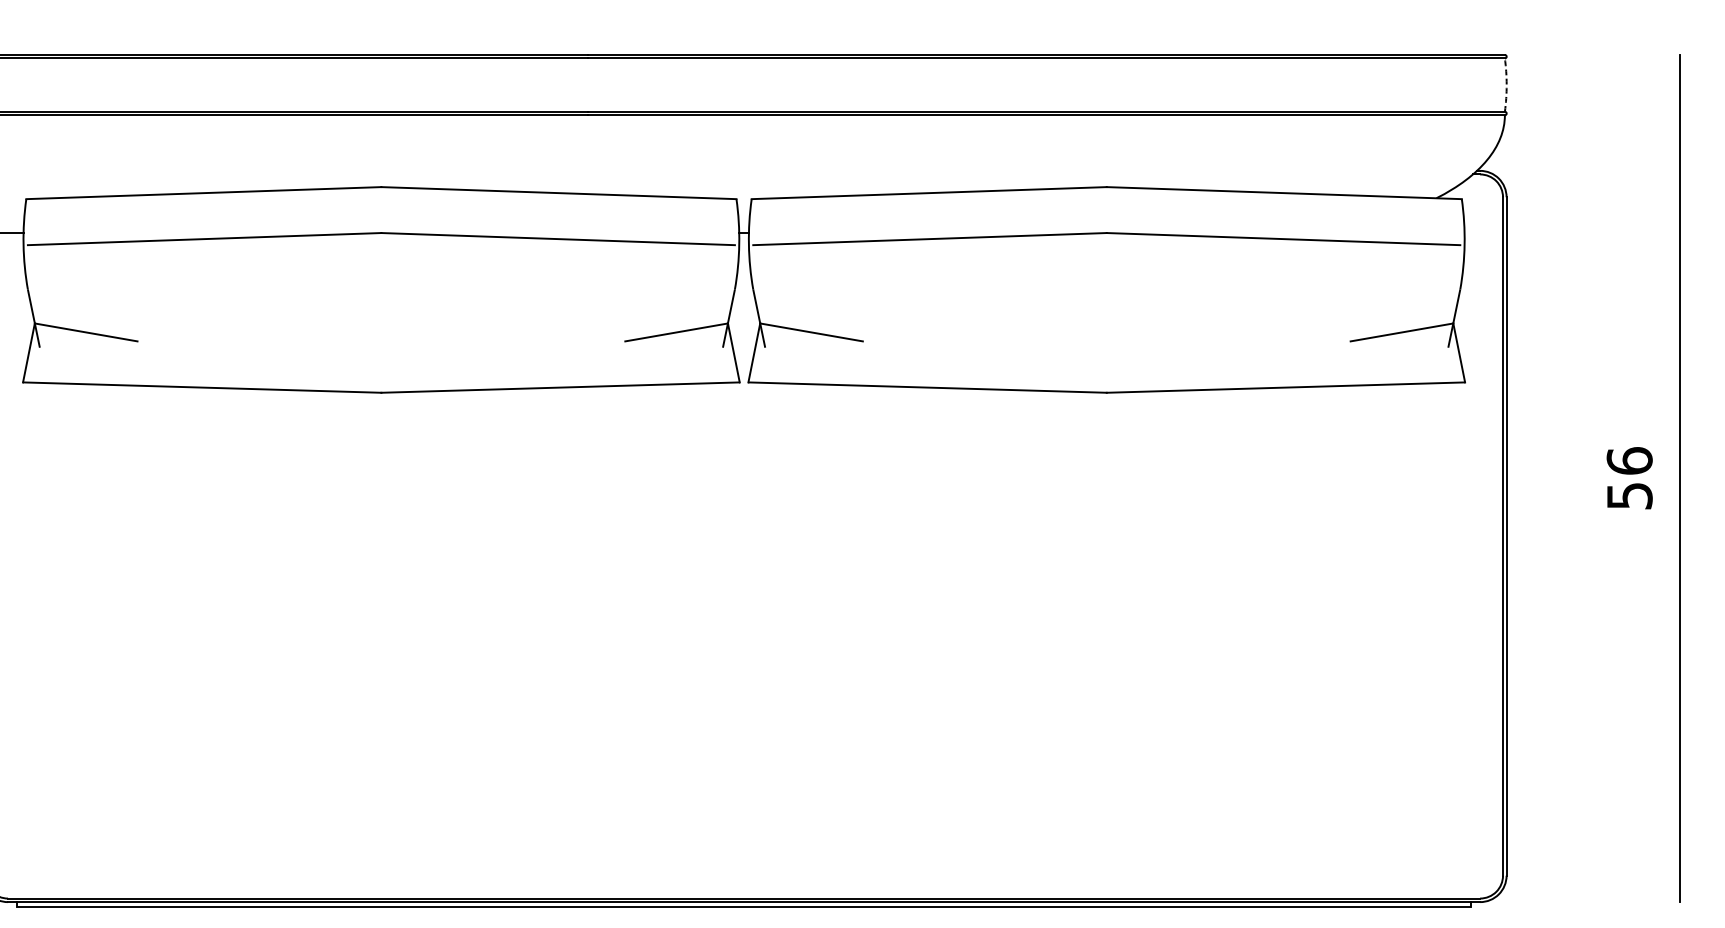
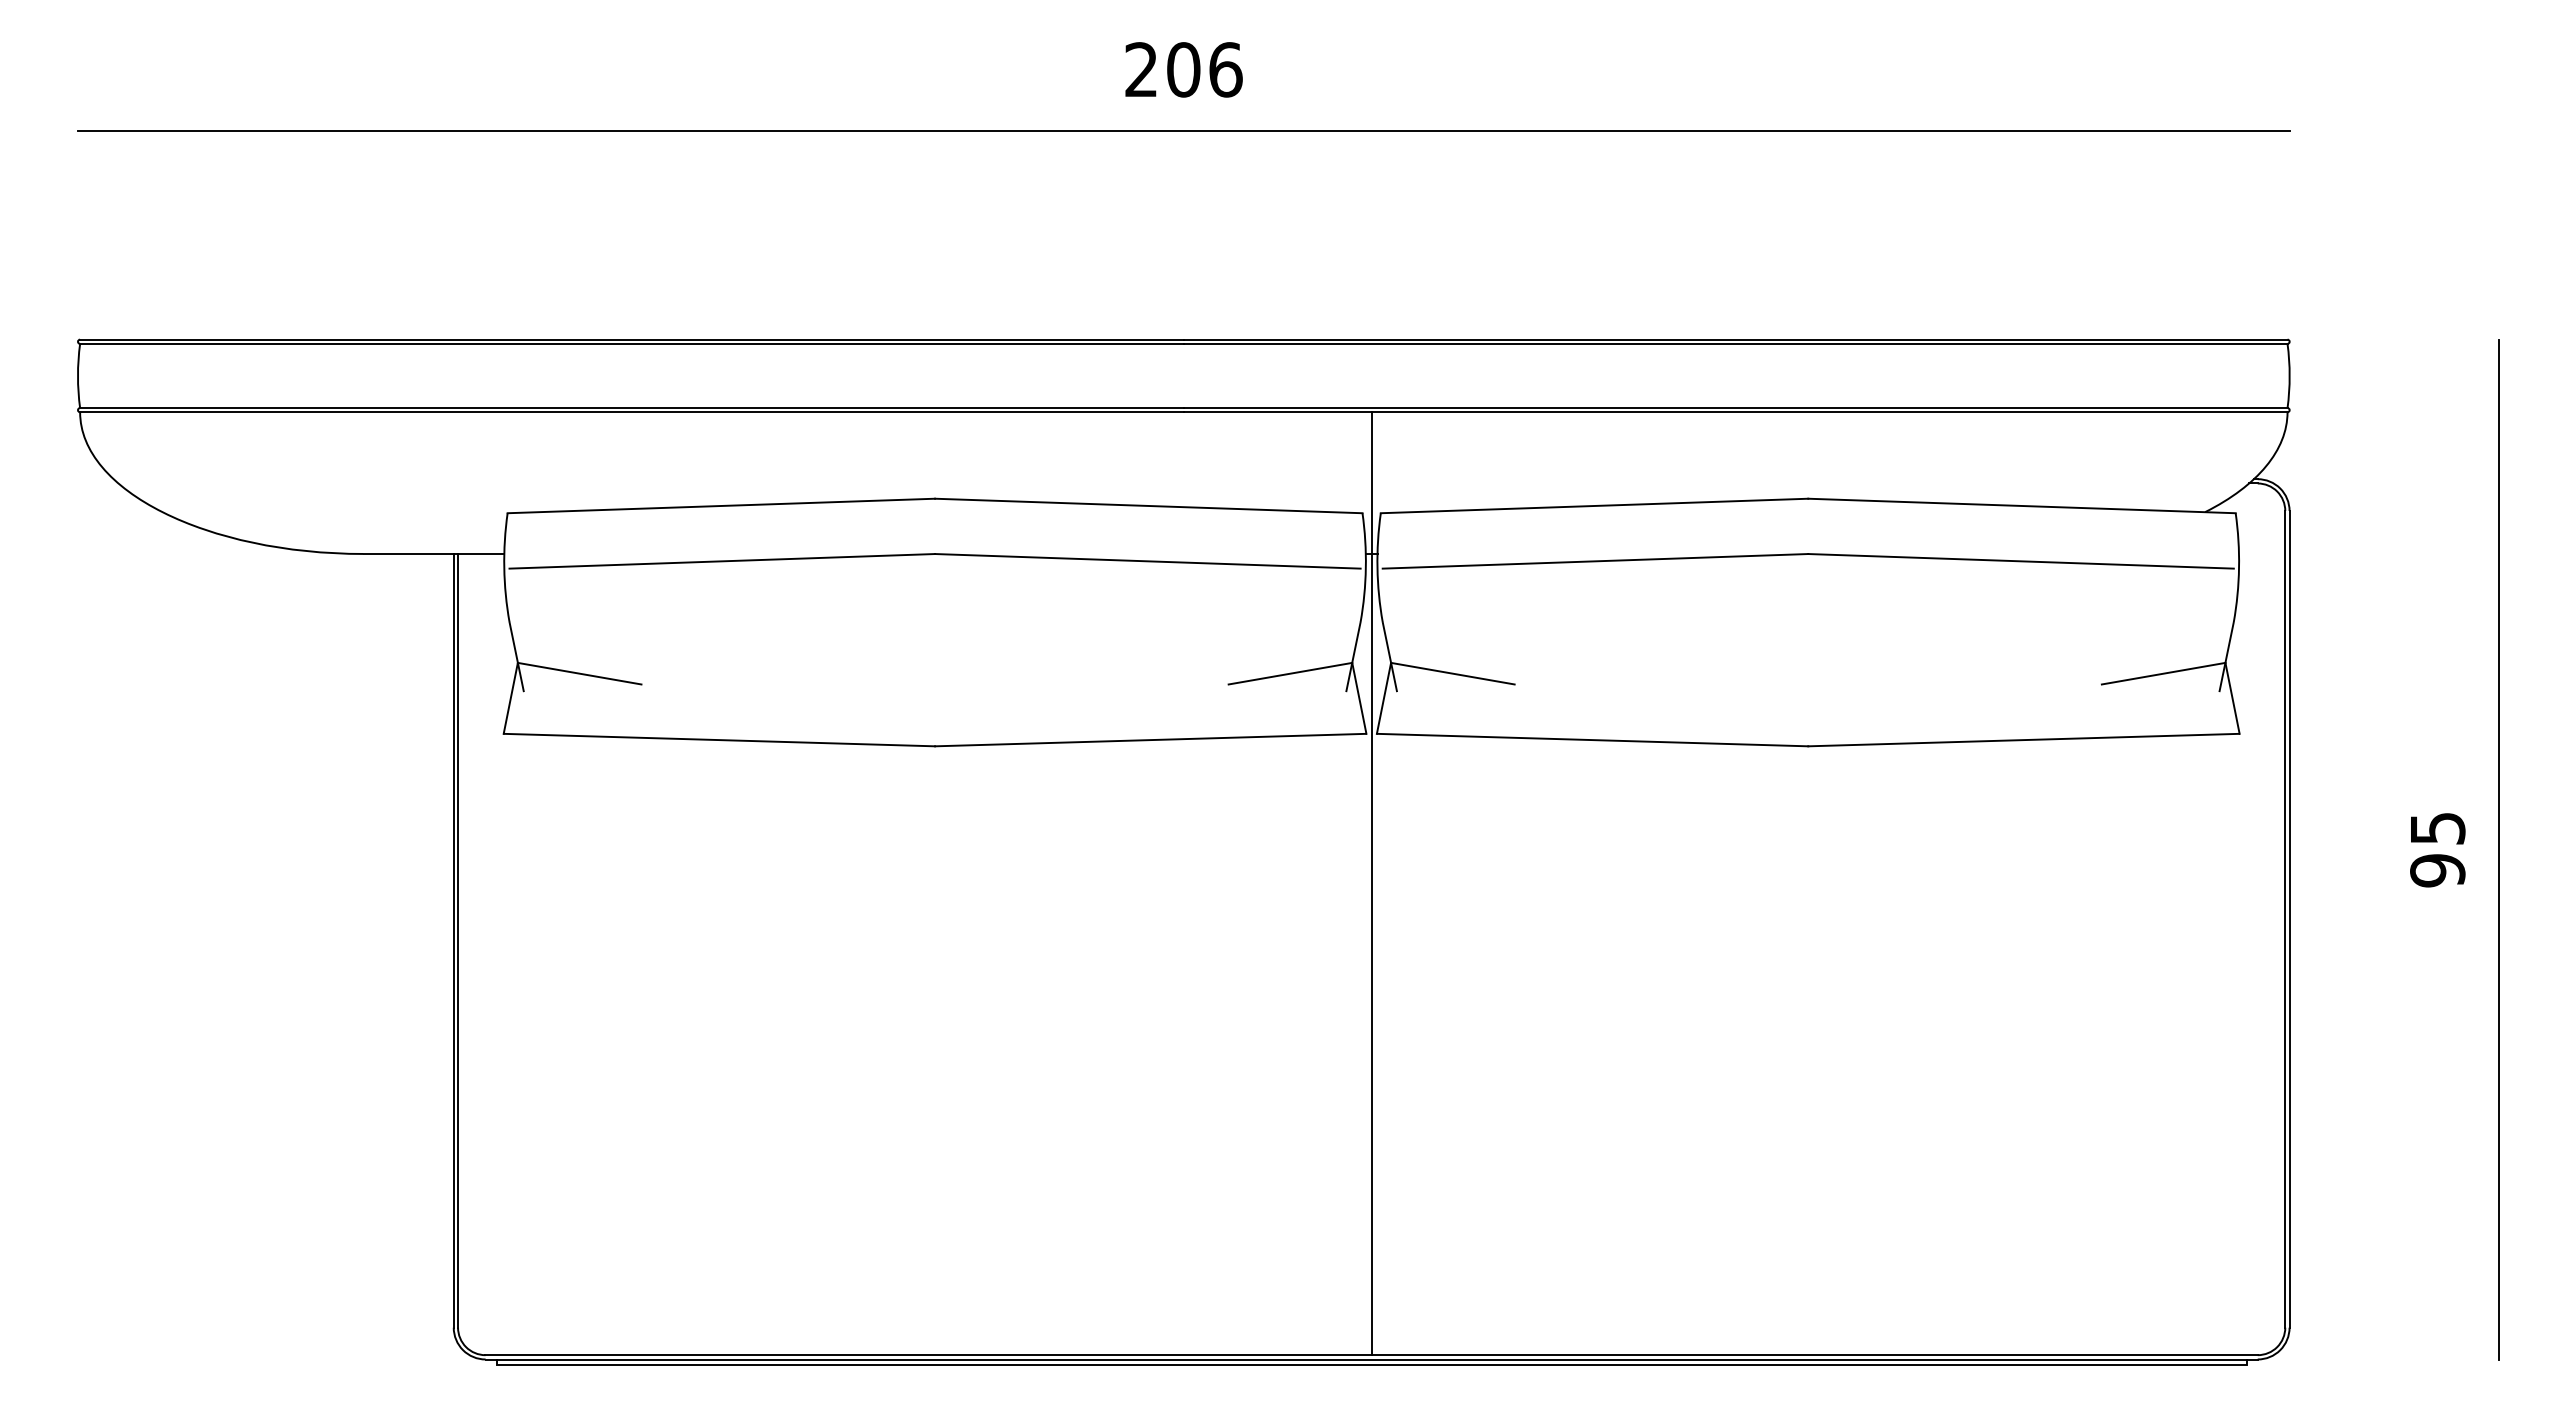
arc: (1506, 85) -> (2289, 376), dashed -> solid
text: (1629, 478) -> (2437, 849), 56 -> 95
line: (743, 506) -> (1371, 883), added

